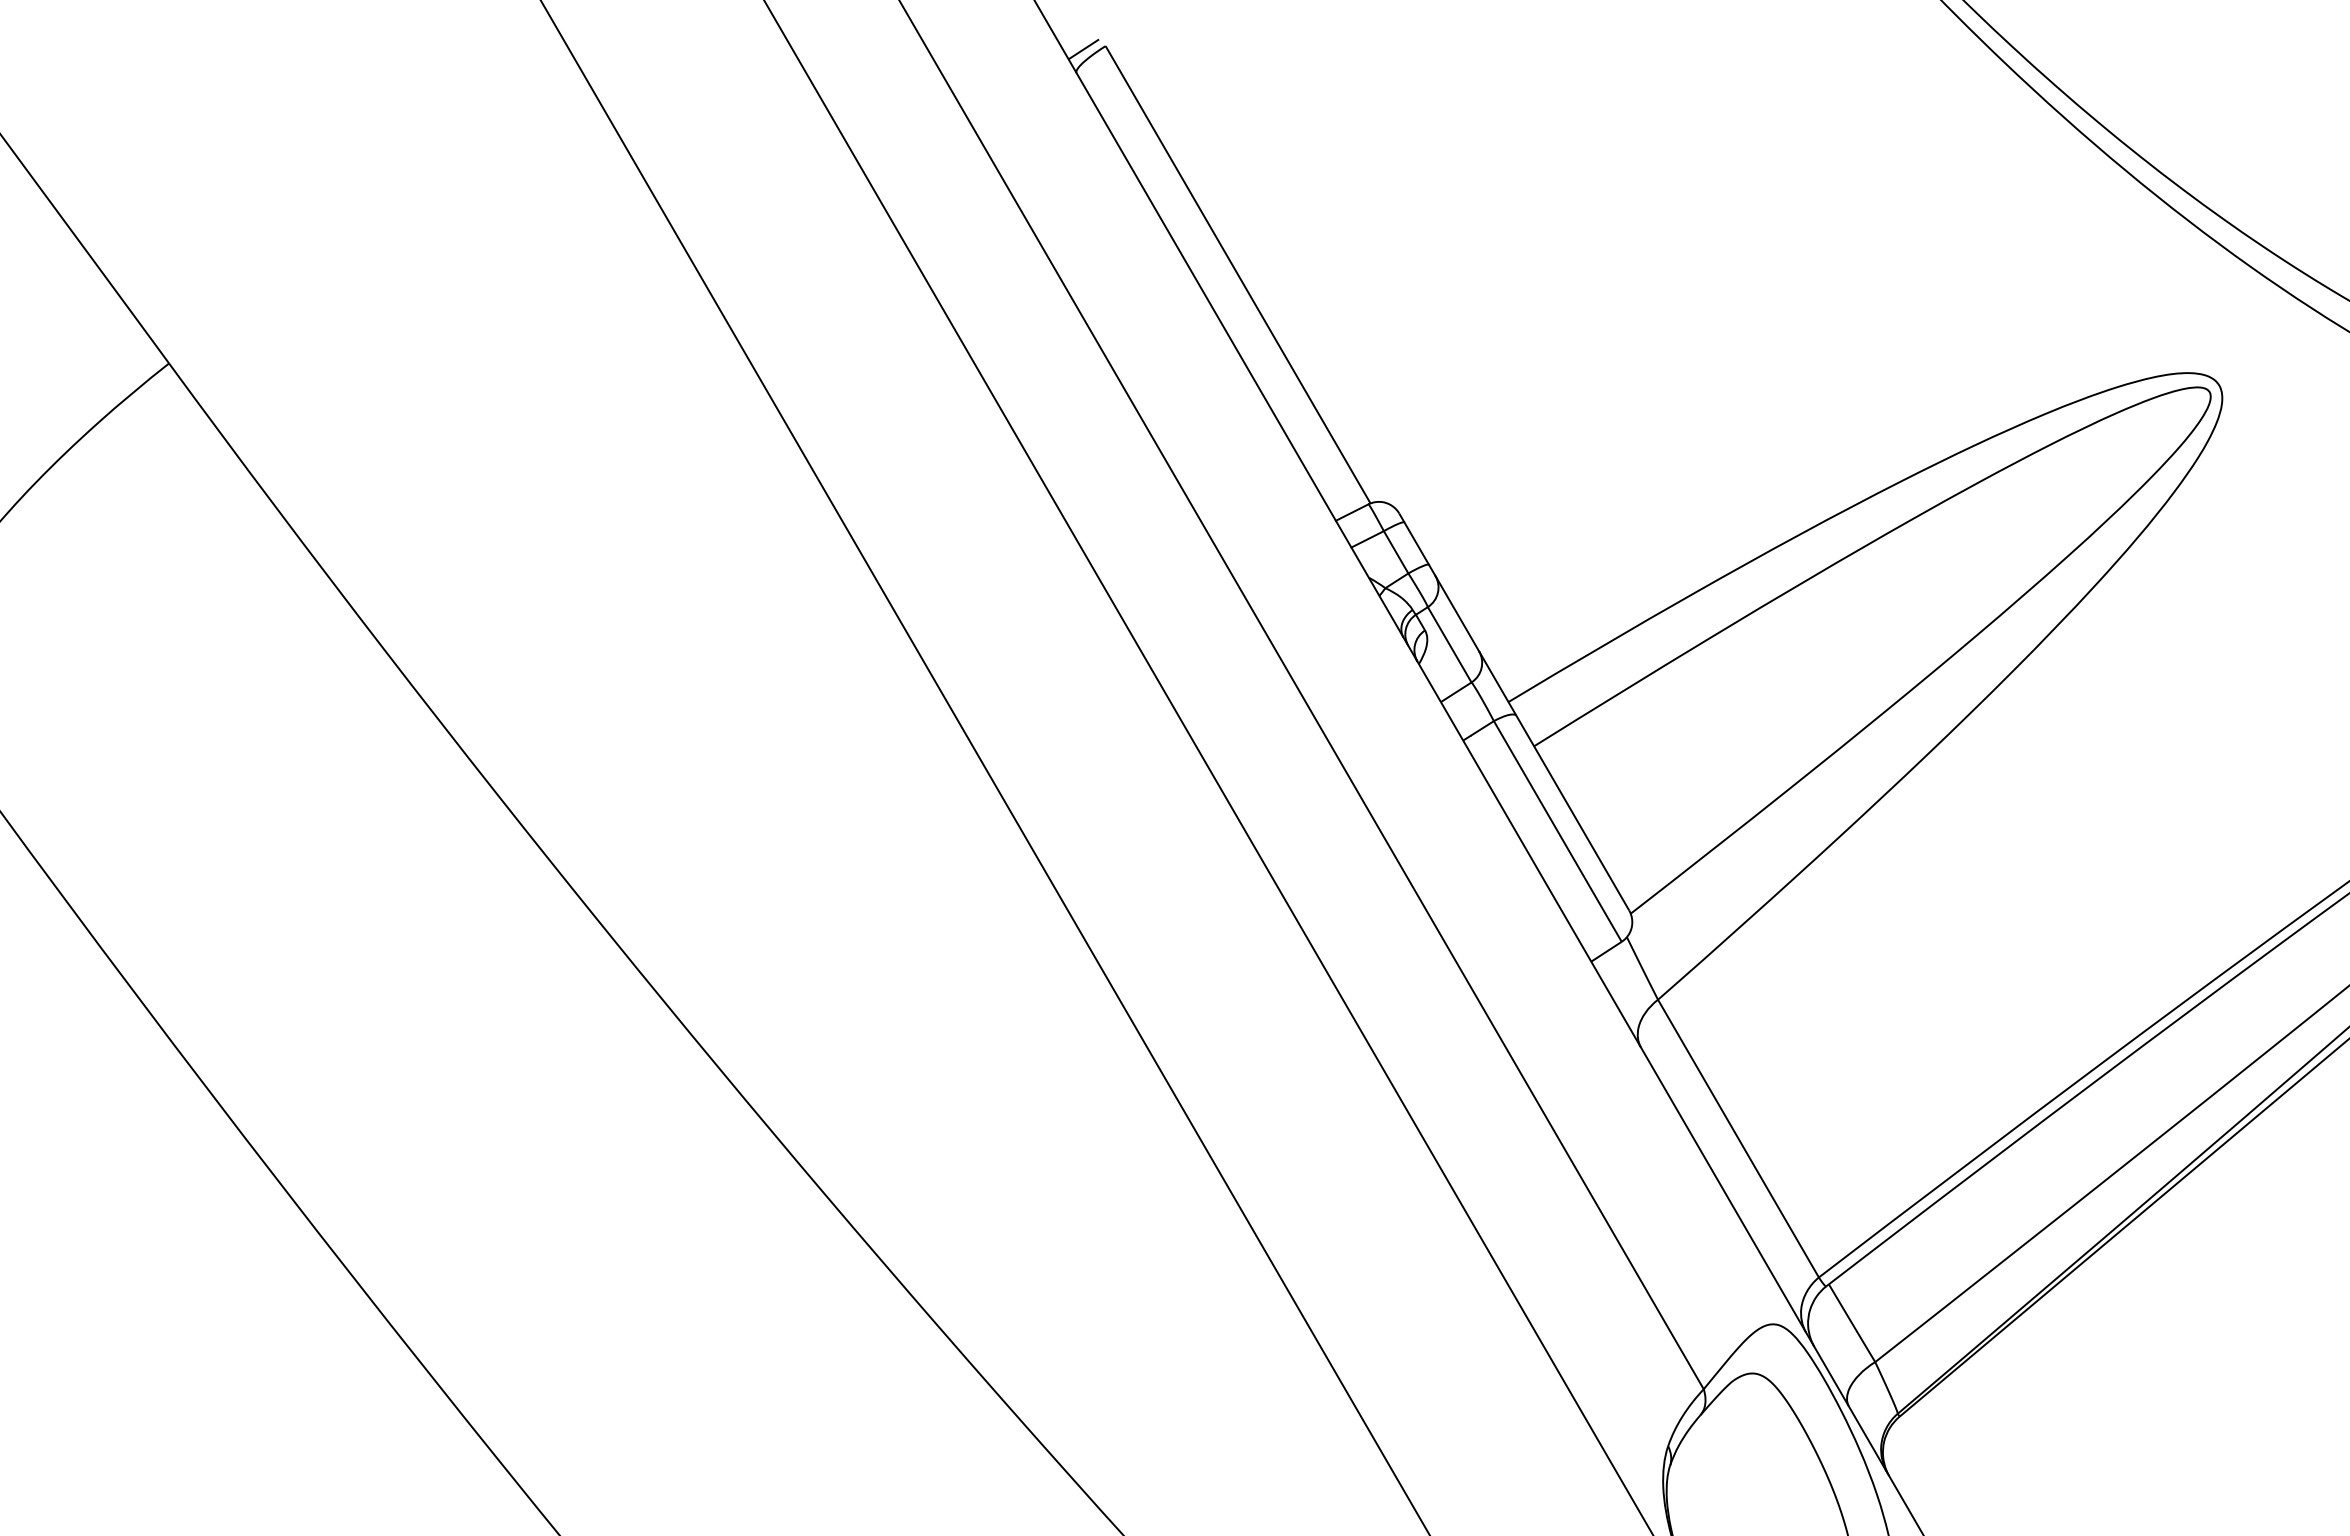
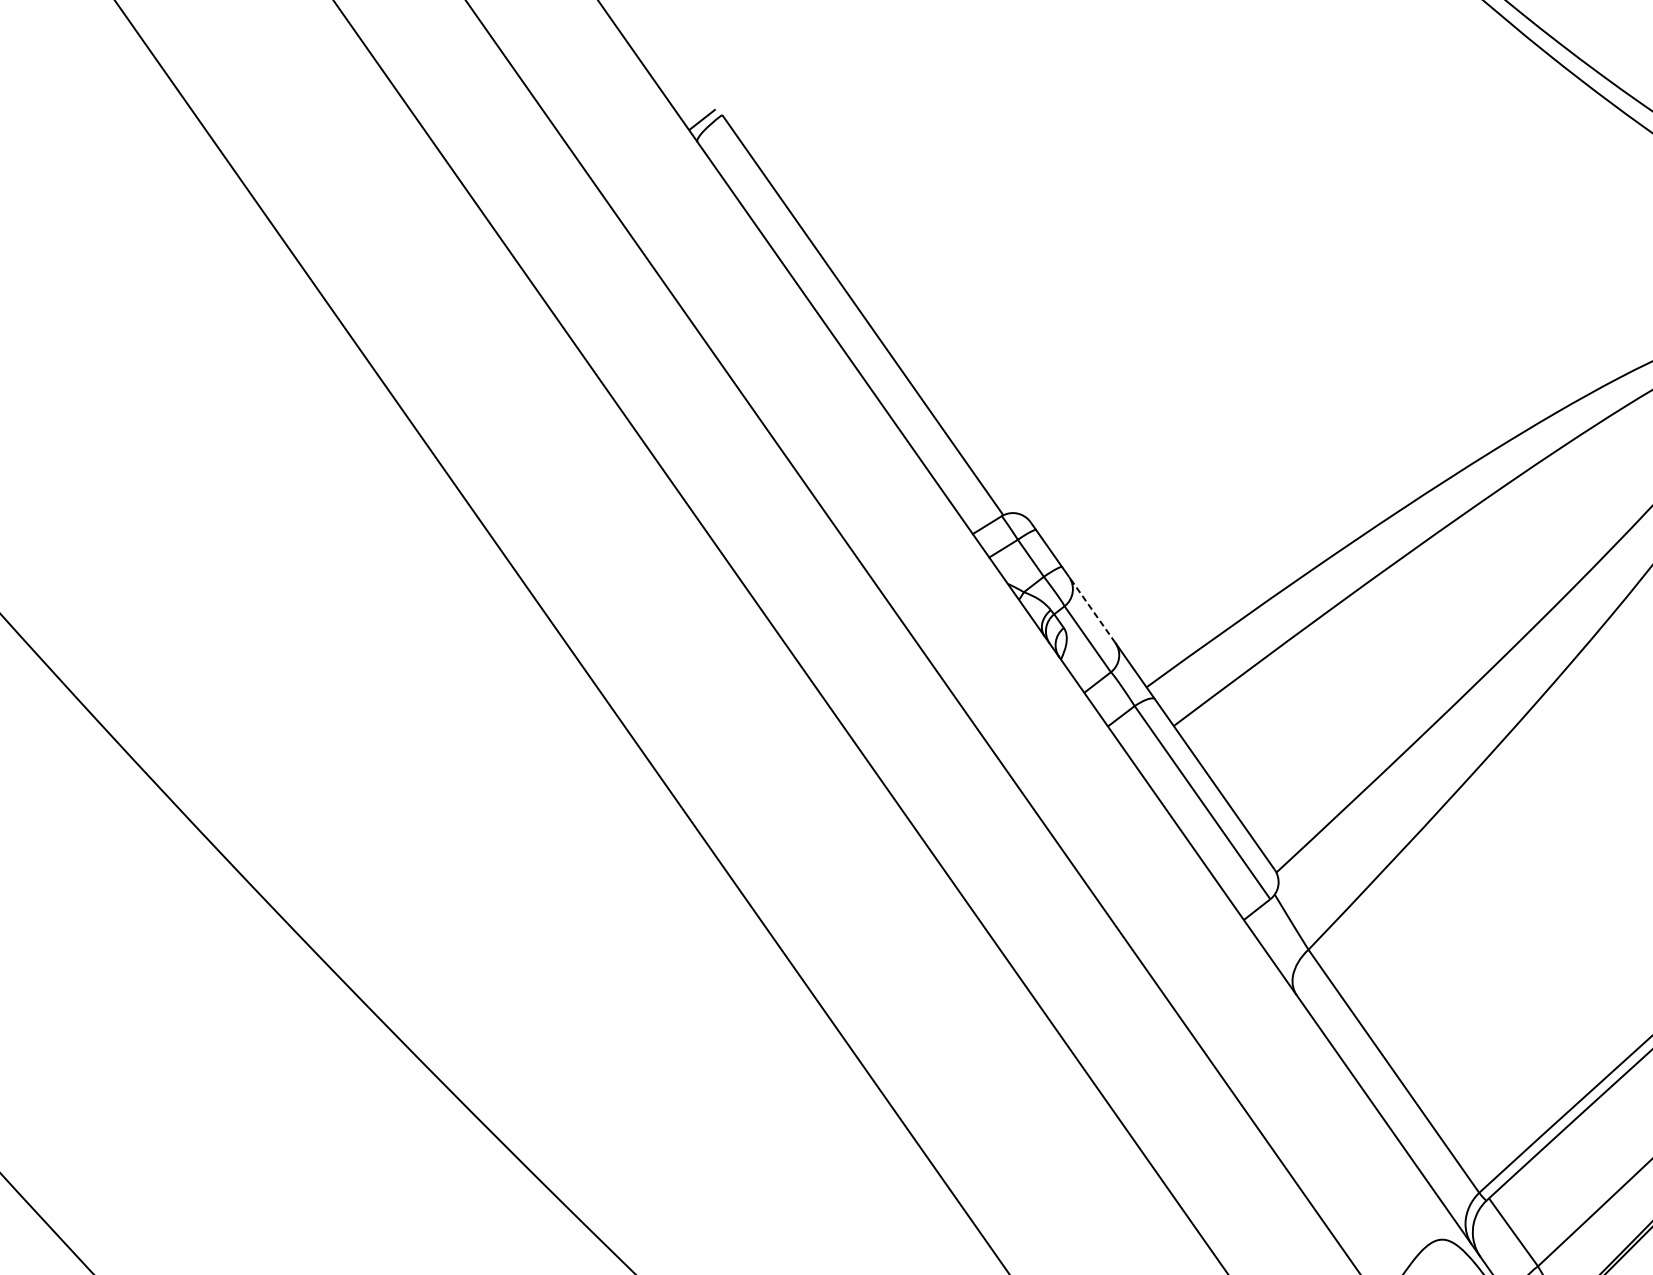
line: (1457, 613) -> (1092, 609), solid -> dashed

